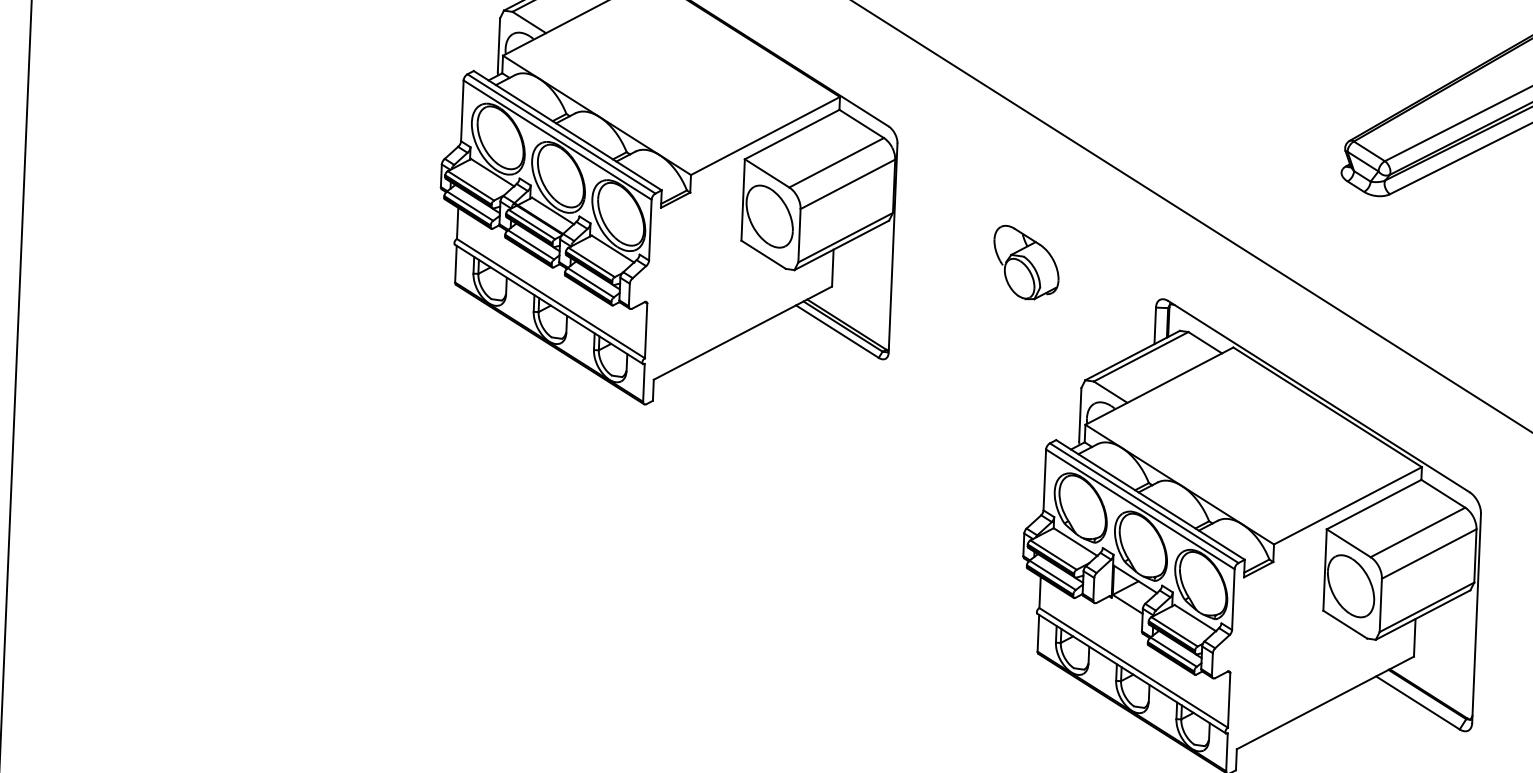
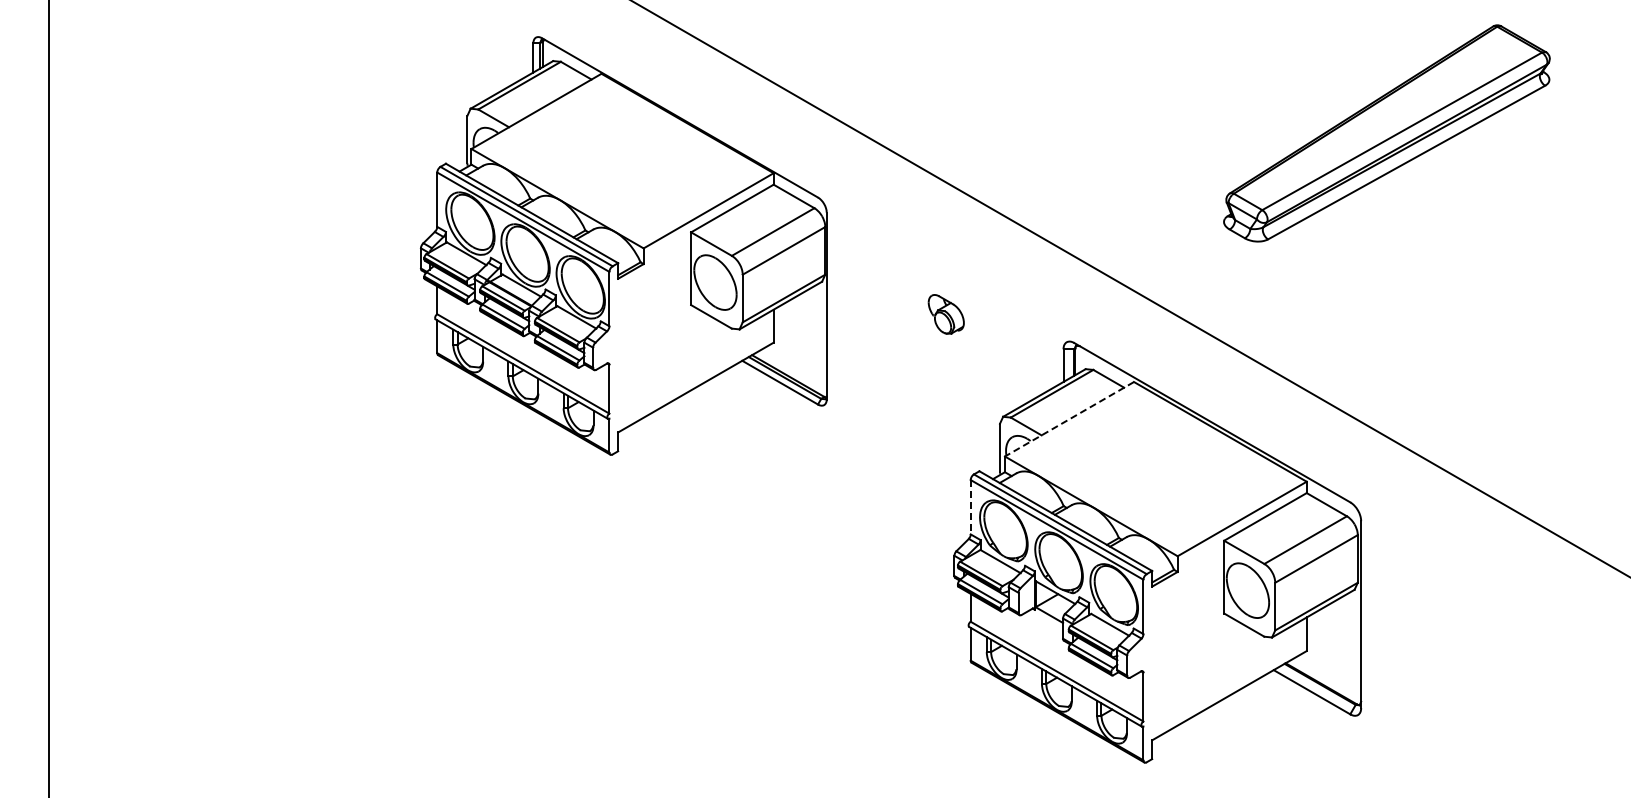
part: (1026, 263) -> (946, 314), size x0.6
line: (1159, 386) -> (1069, 419), solid -> dashed
line: (1044, 480) -> (970, 507), solid -> dashed

